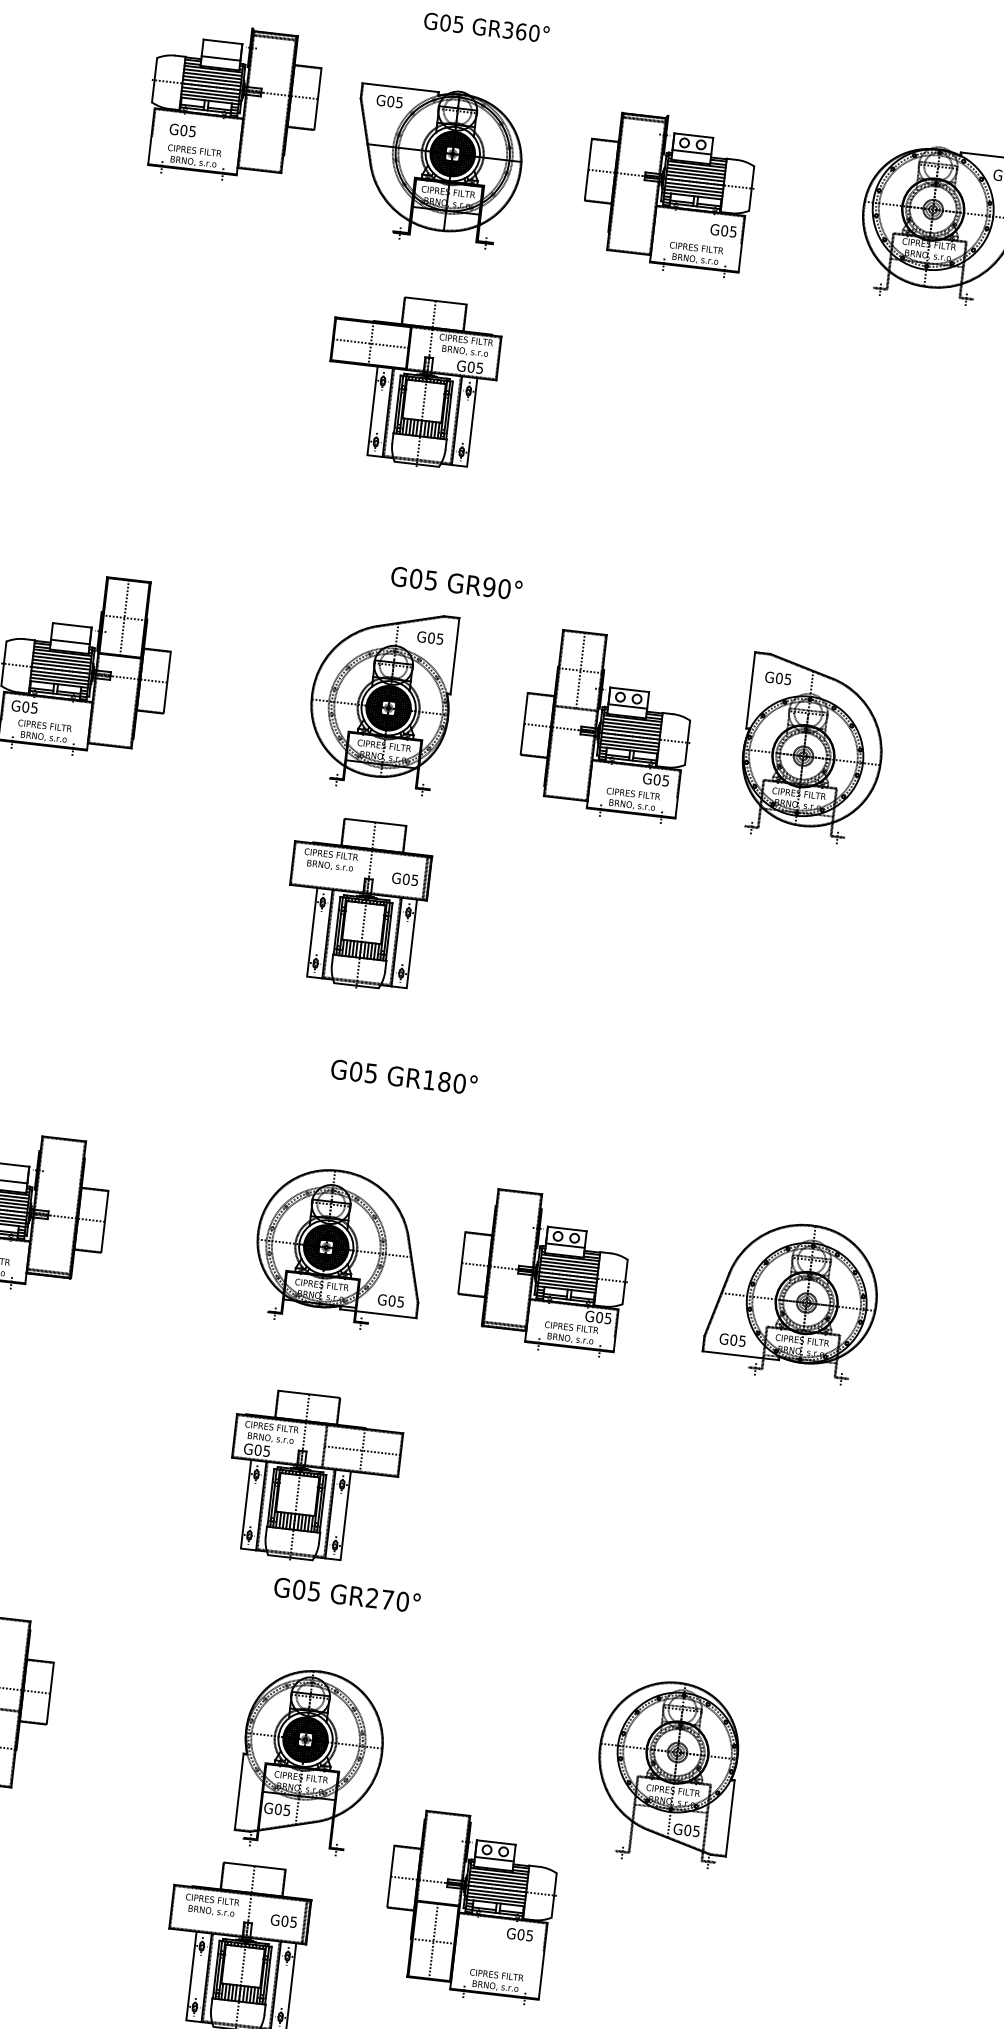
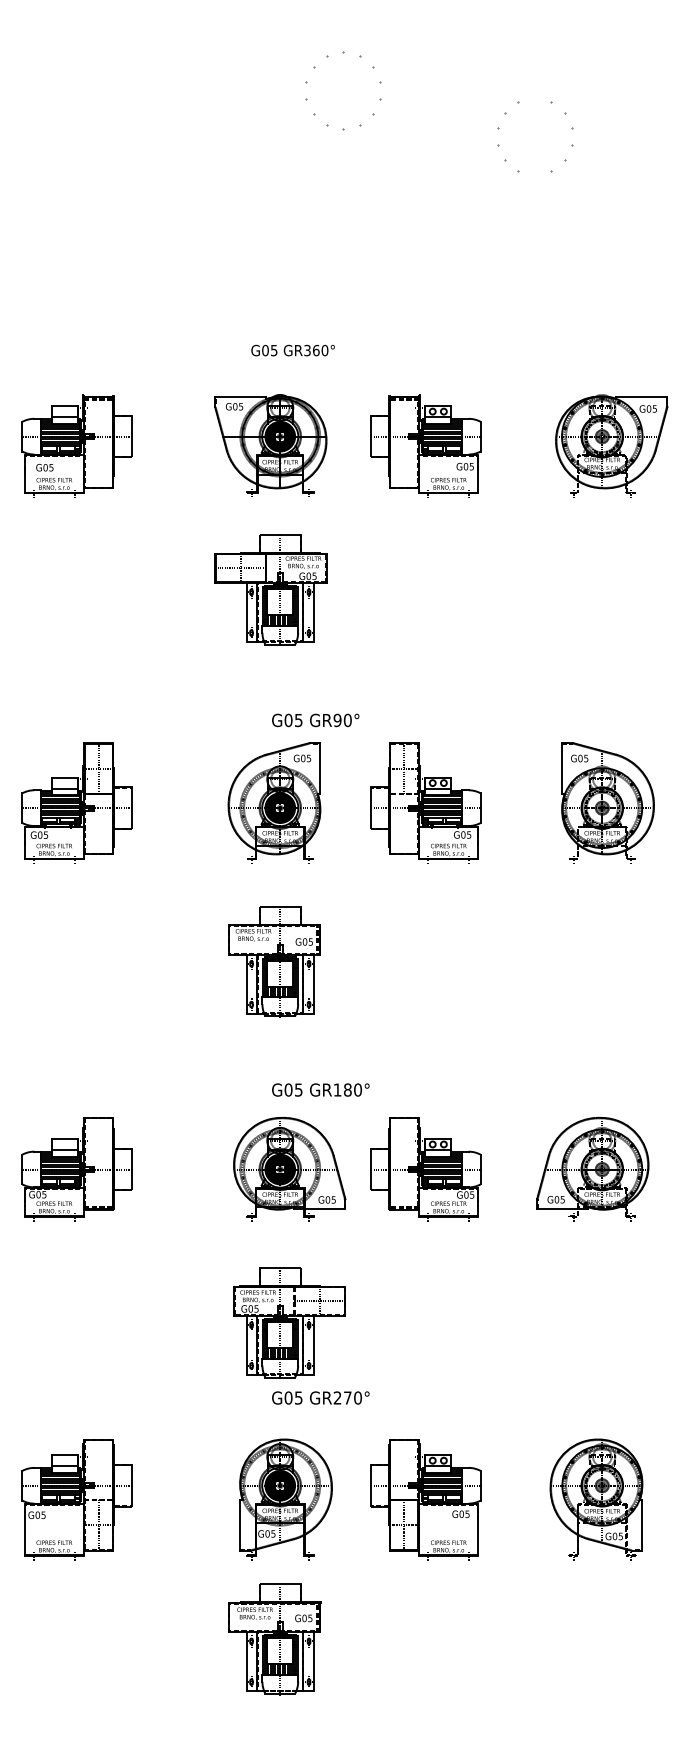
part: (233, 102) -> (76, 445), moved
part: (812, 748) -> (607, 802), moved
part: (357, 903) -> (274, 961), moved
text: (403, 1076) -> (320, 1089), moved
part: (310, 1761) -> (285, 1499), moved
part: (666, 1772) -> (596, 1499), moved
part: (469, 1906) -> (425, 1499), moved

